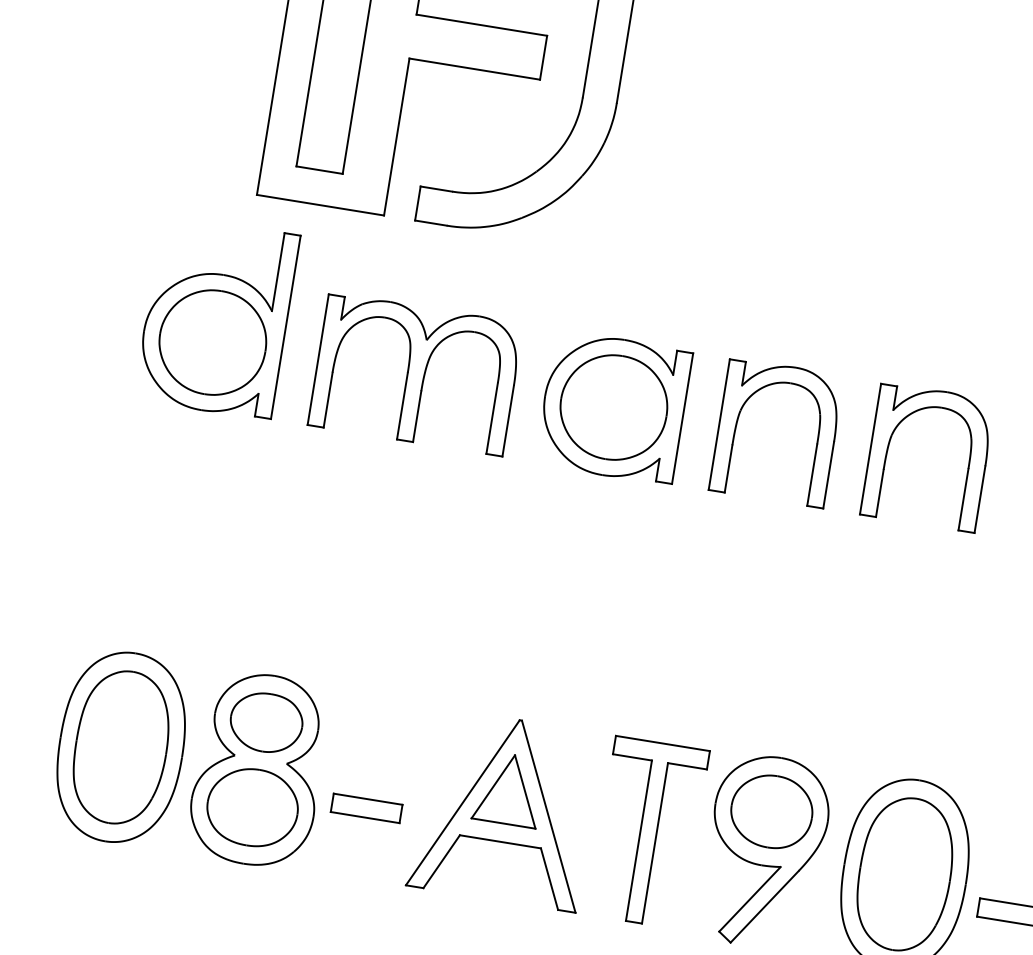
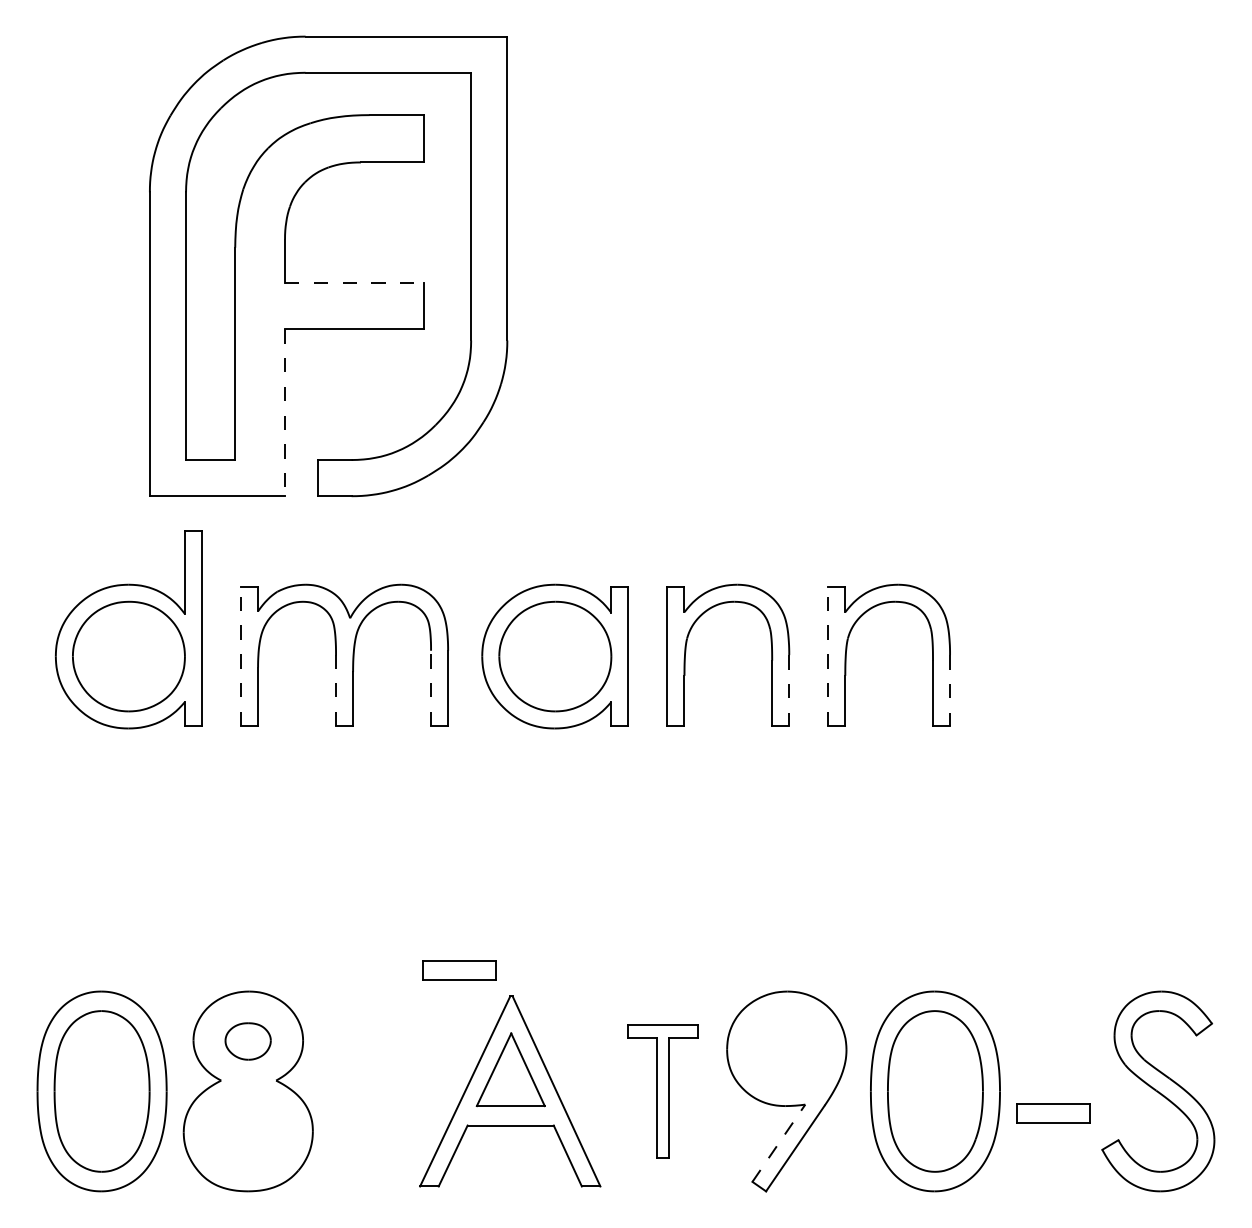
line: (481, 25) -> (354, 282), solid -> dashed
line: (397, 137) -> (285, 413), solid -> dashed
line: (318, 359) -> (241, 656), solid -> dashed
line: (402, 406) -> (336, 690), solid -> dashed
line: (492, 418) -> (431, 688), solid -> dashed
line: (870, 449) -> (828, 656), solid -> dashed
line: (828, 476) -> (789, 691), solid -> dashed
line: (980, 500) -> (950, 691), solid -> dashed
part: (265, 722) -> (247, 1041), size x0.6
part: (251, 807) -> (247, 1131), removed
part: (366, 808) -> (459, 970), moved
part: (771, 811) -> (786, 1048), removed
part: (648, 831) -> (662, 1090), size x0.7
line: (749, 899) -> (778, 1143), solid -> dashed

